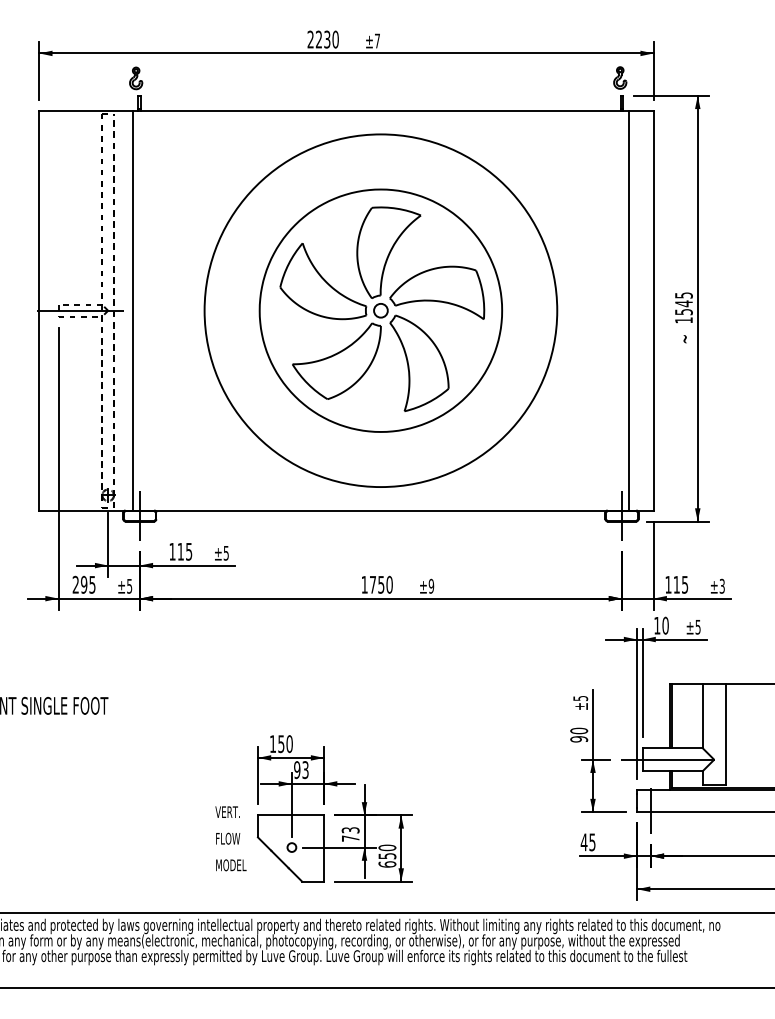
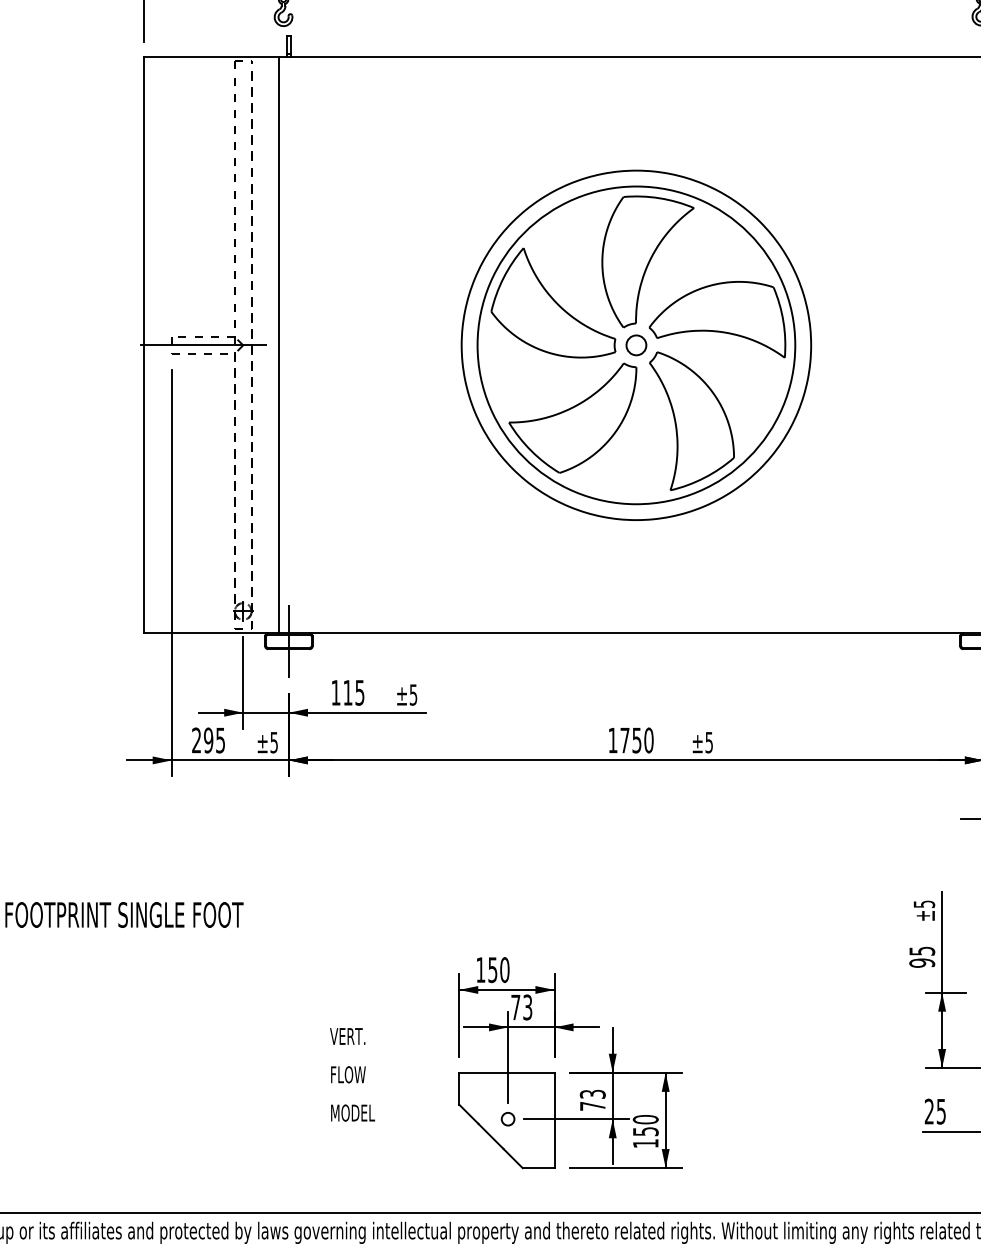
circle: (380, 310) -> (635, 345), size x0.62
text: (431, 585) -> (709, 741), ±9 -> ±5
text: (579, 730) -> (922, 950), 90 -> 95
text: (297, 770) -> (516, 1008), 93 -> 73
text: (230, 838) -> (351, 1074), moved
text: (583, 842) -> (928, 1111), 45 -> 25
text: (387, 864) -> (645, 1143), 650 -> 150

